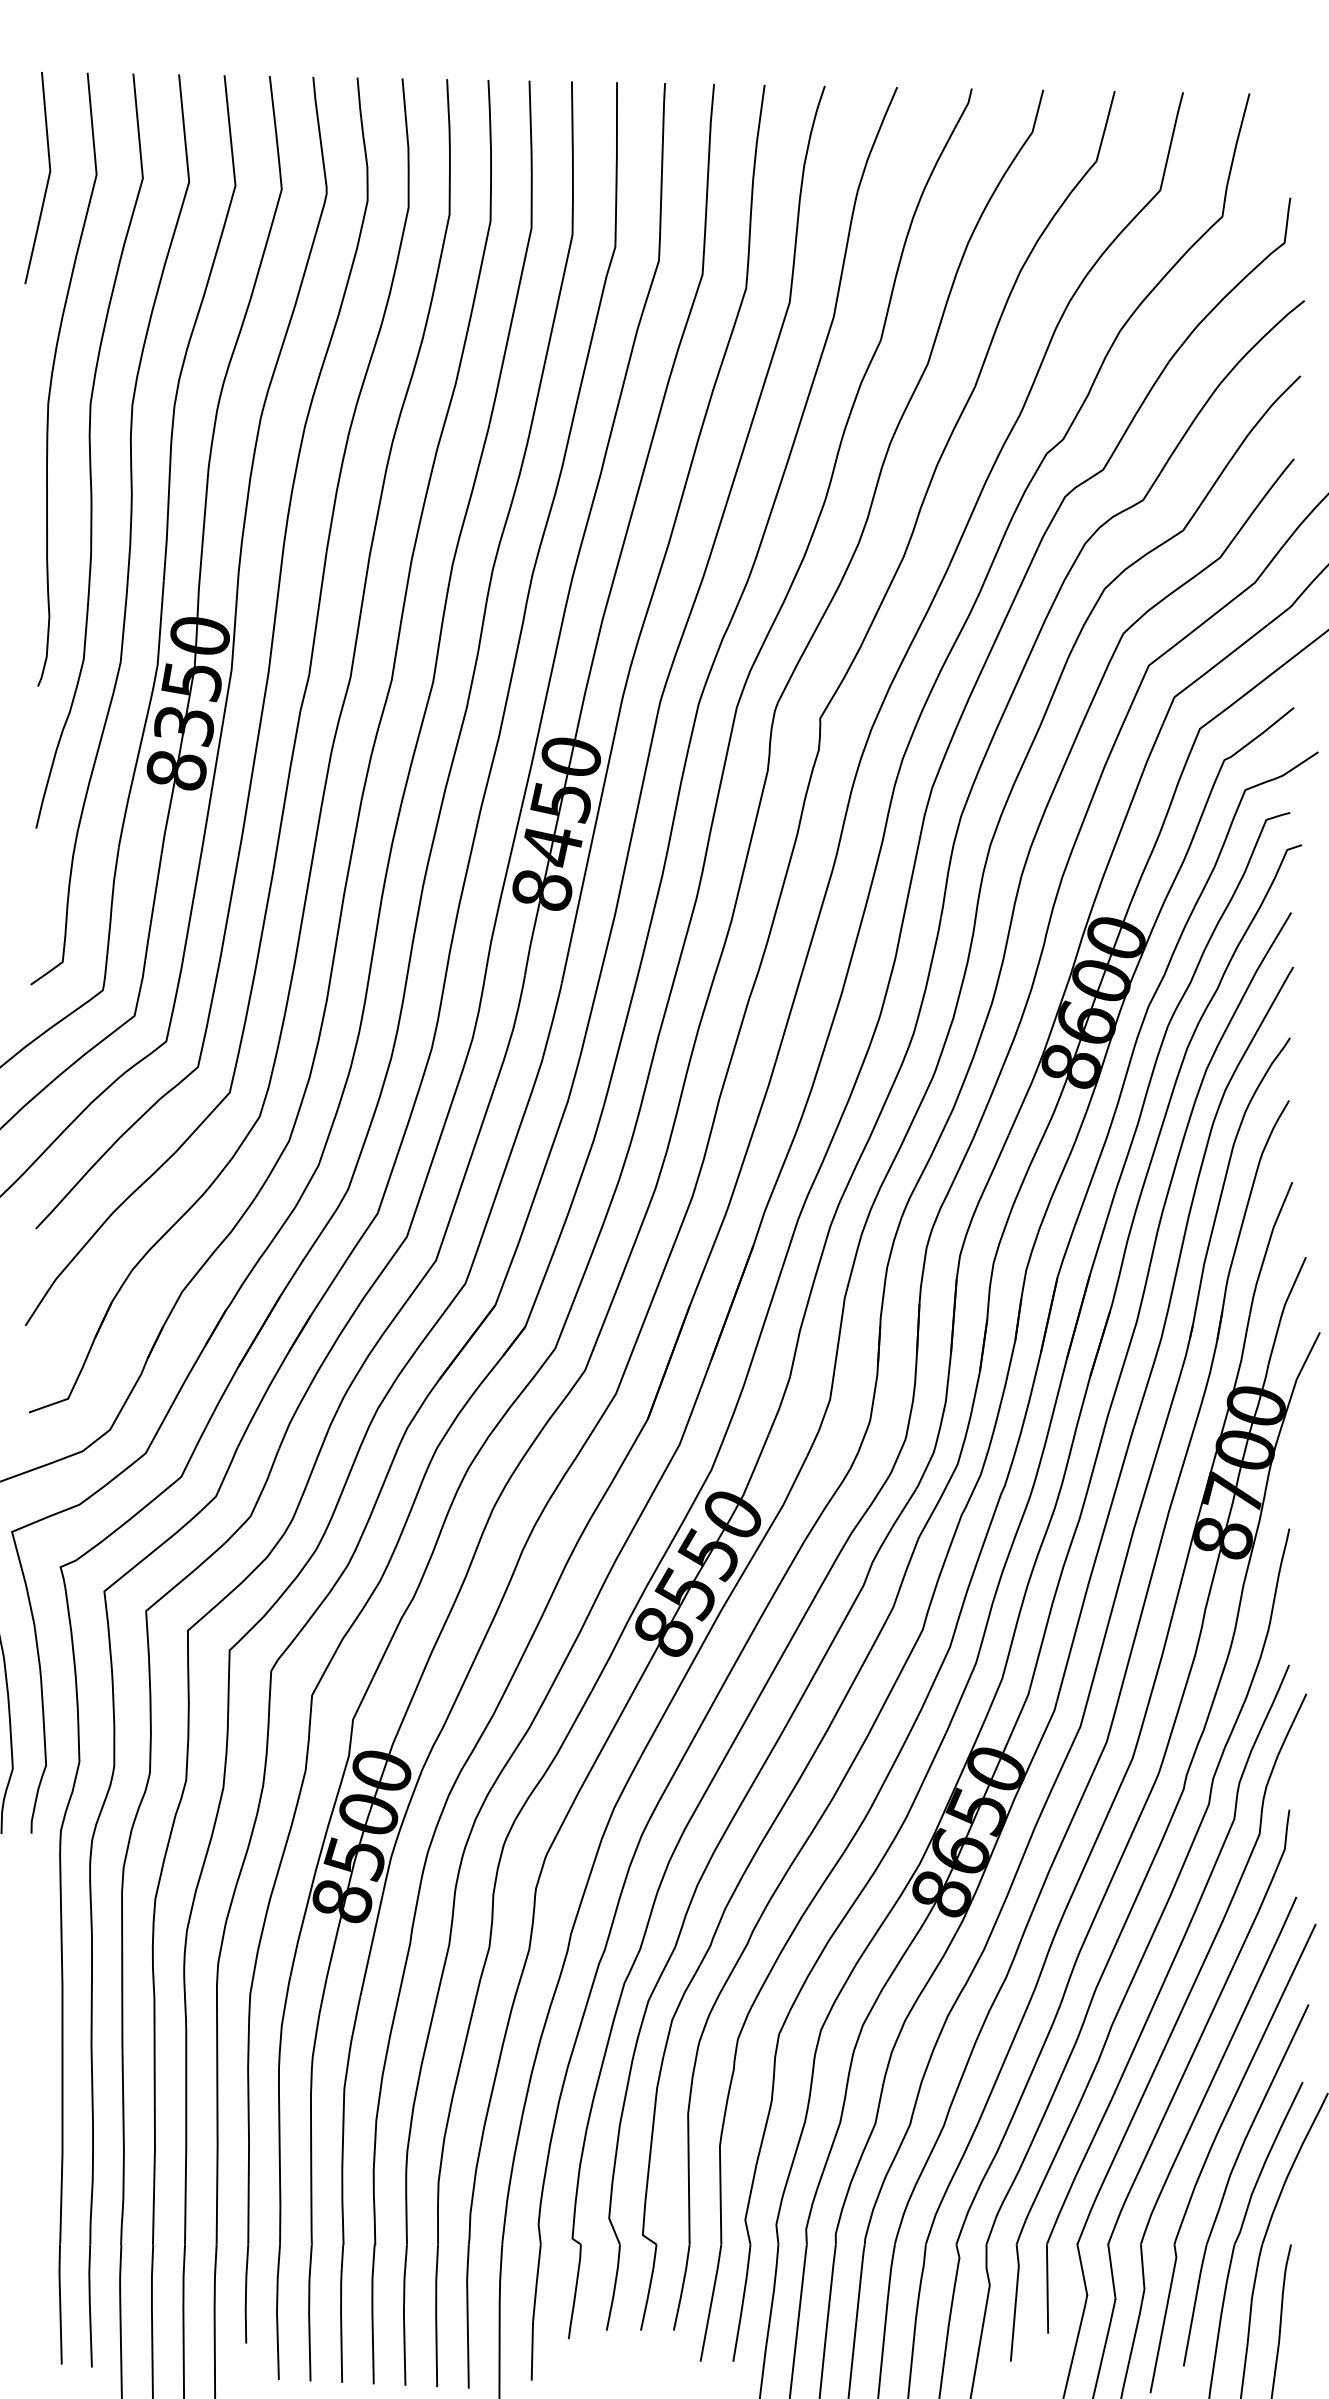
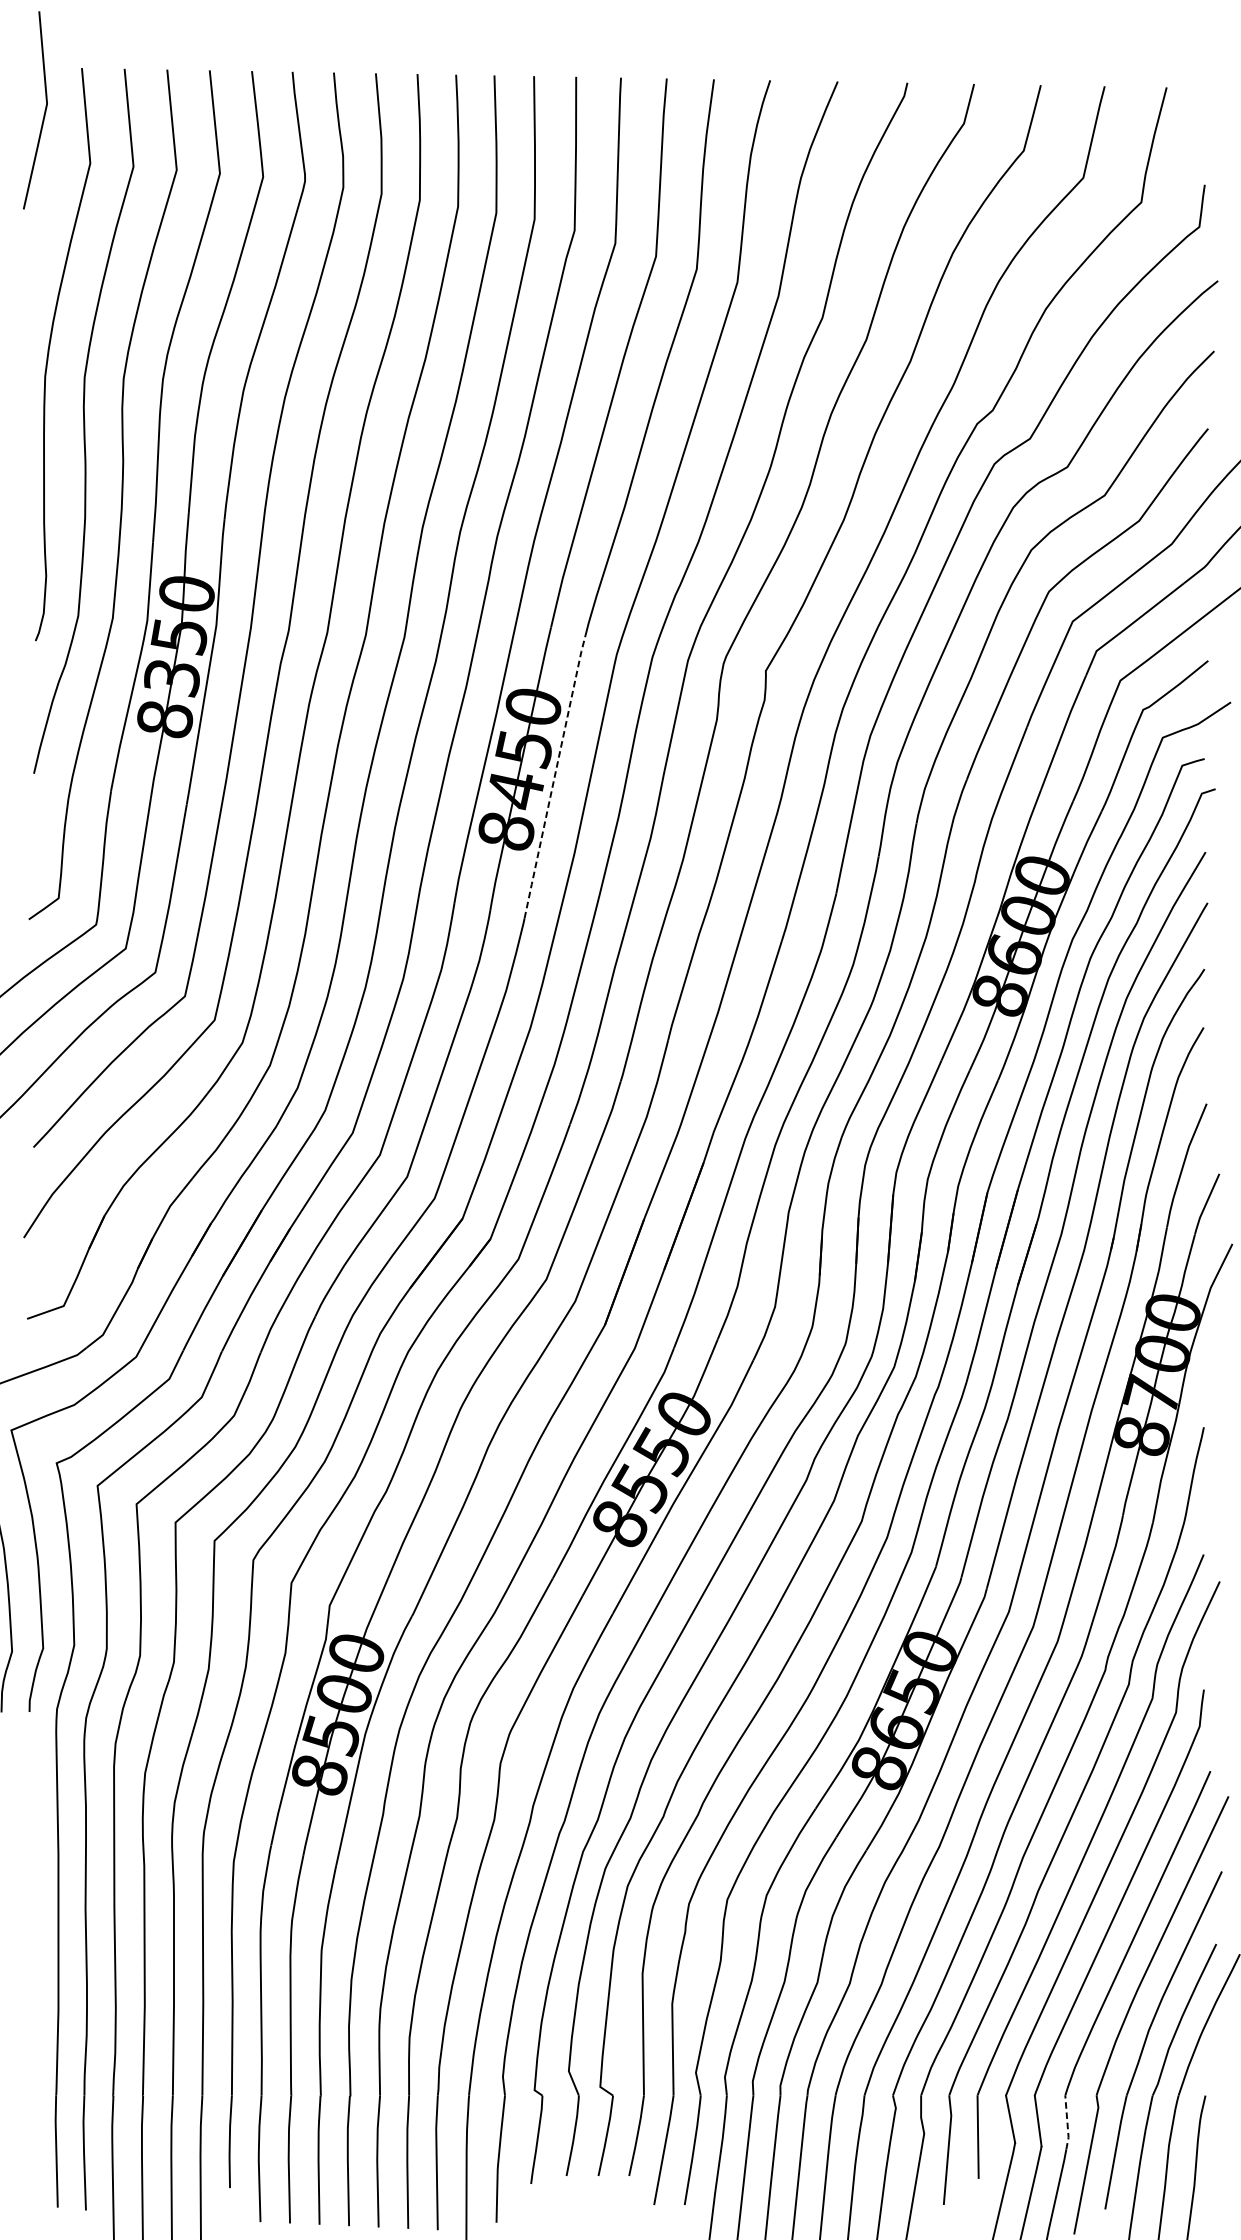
line: (46, 182) -> (43, 114), moved
line: (594, 831) -> (555, 776), solid -> dashed
line: (1143, 2273) -> (1067, 2122), solid -> dashed

